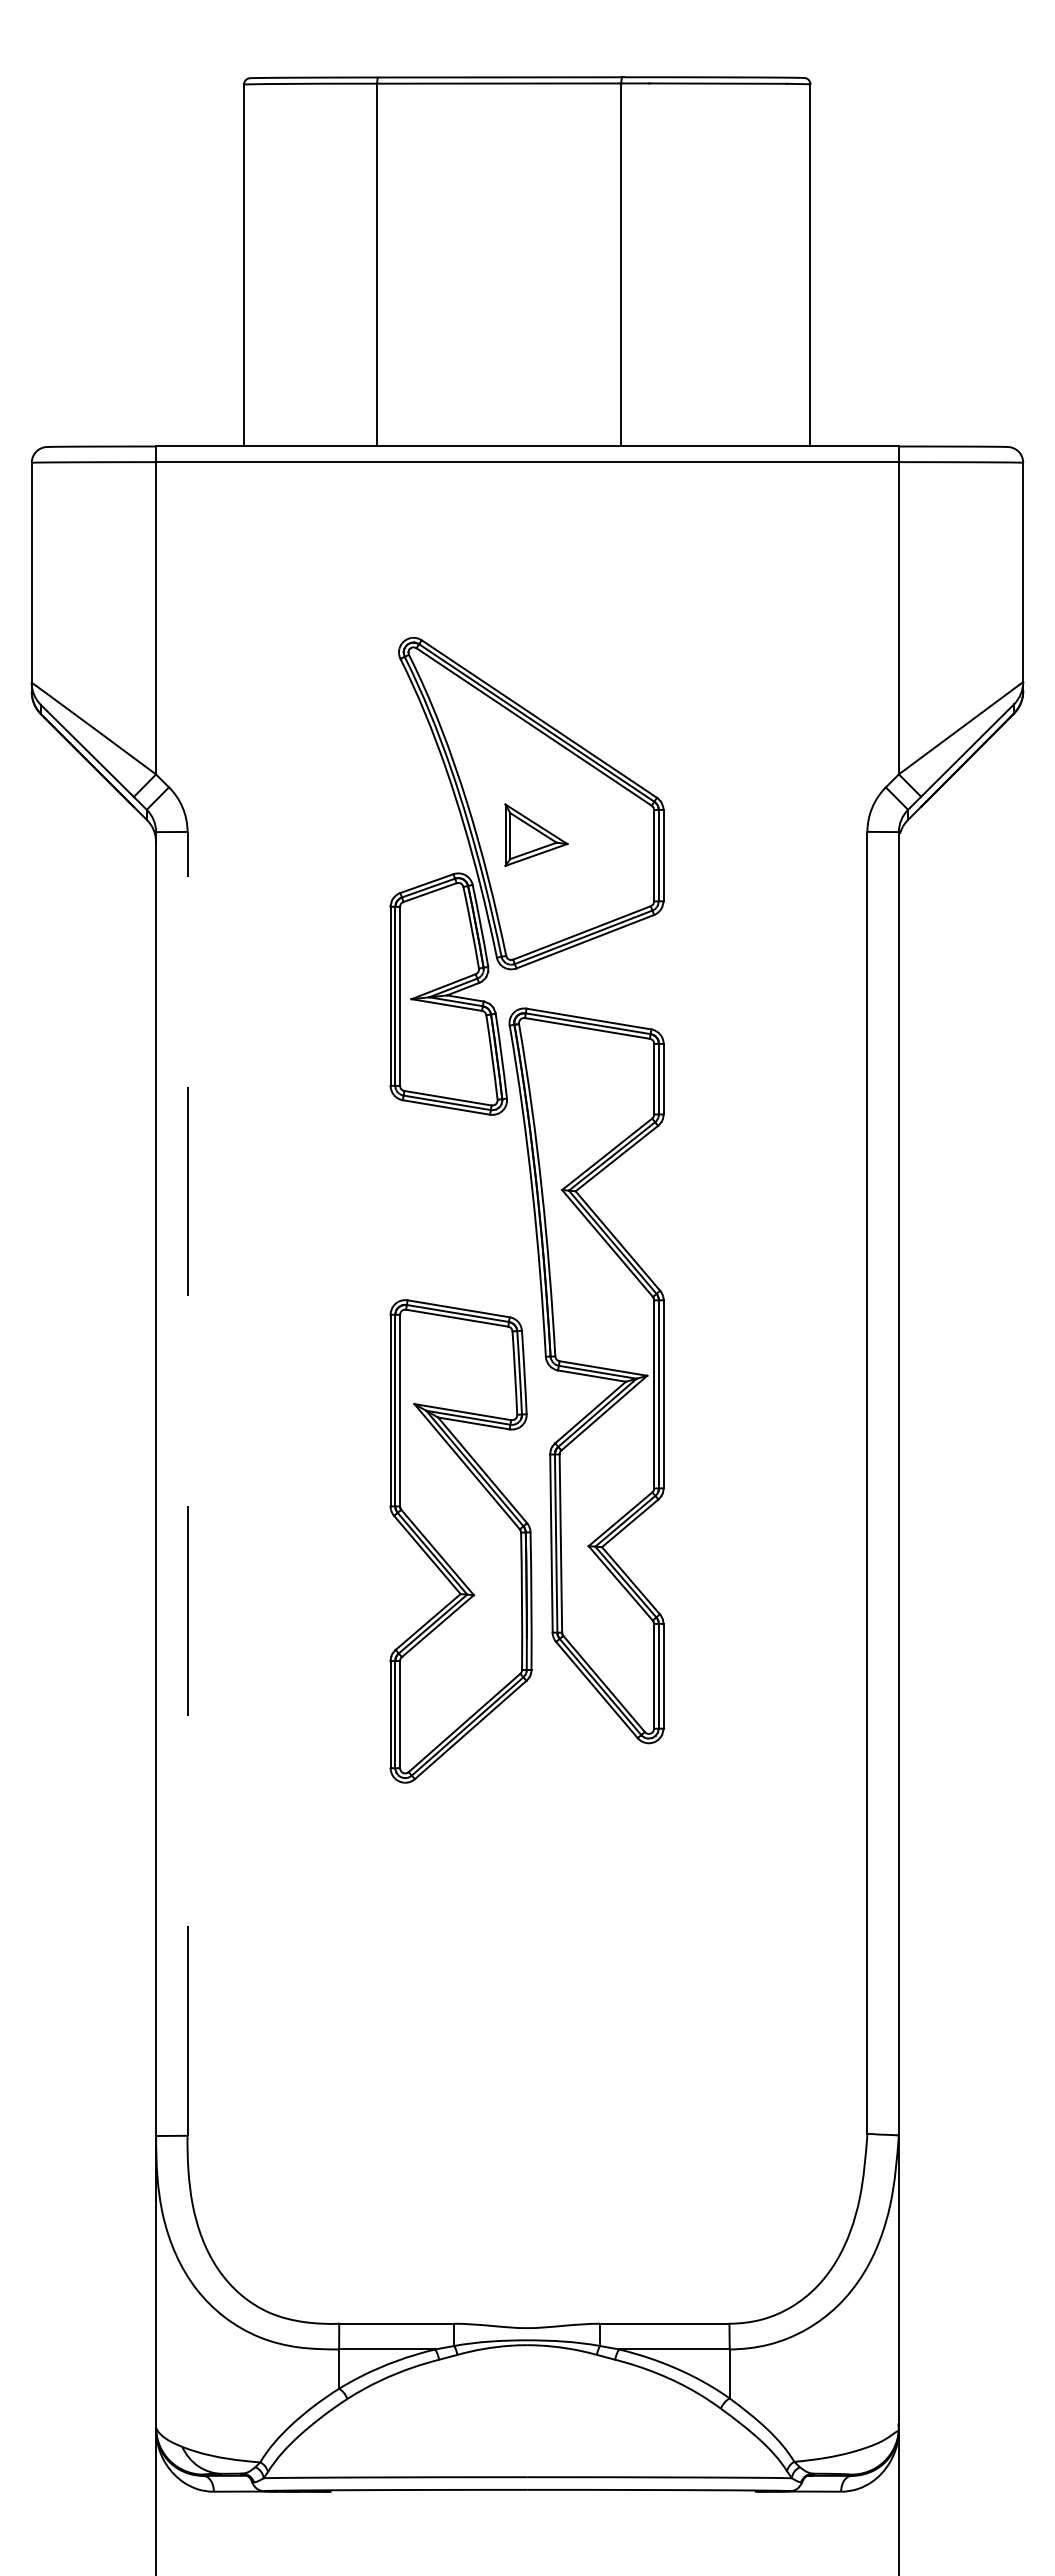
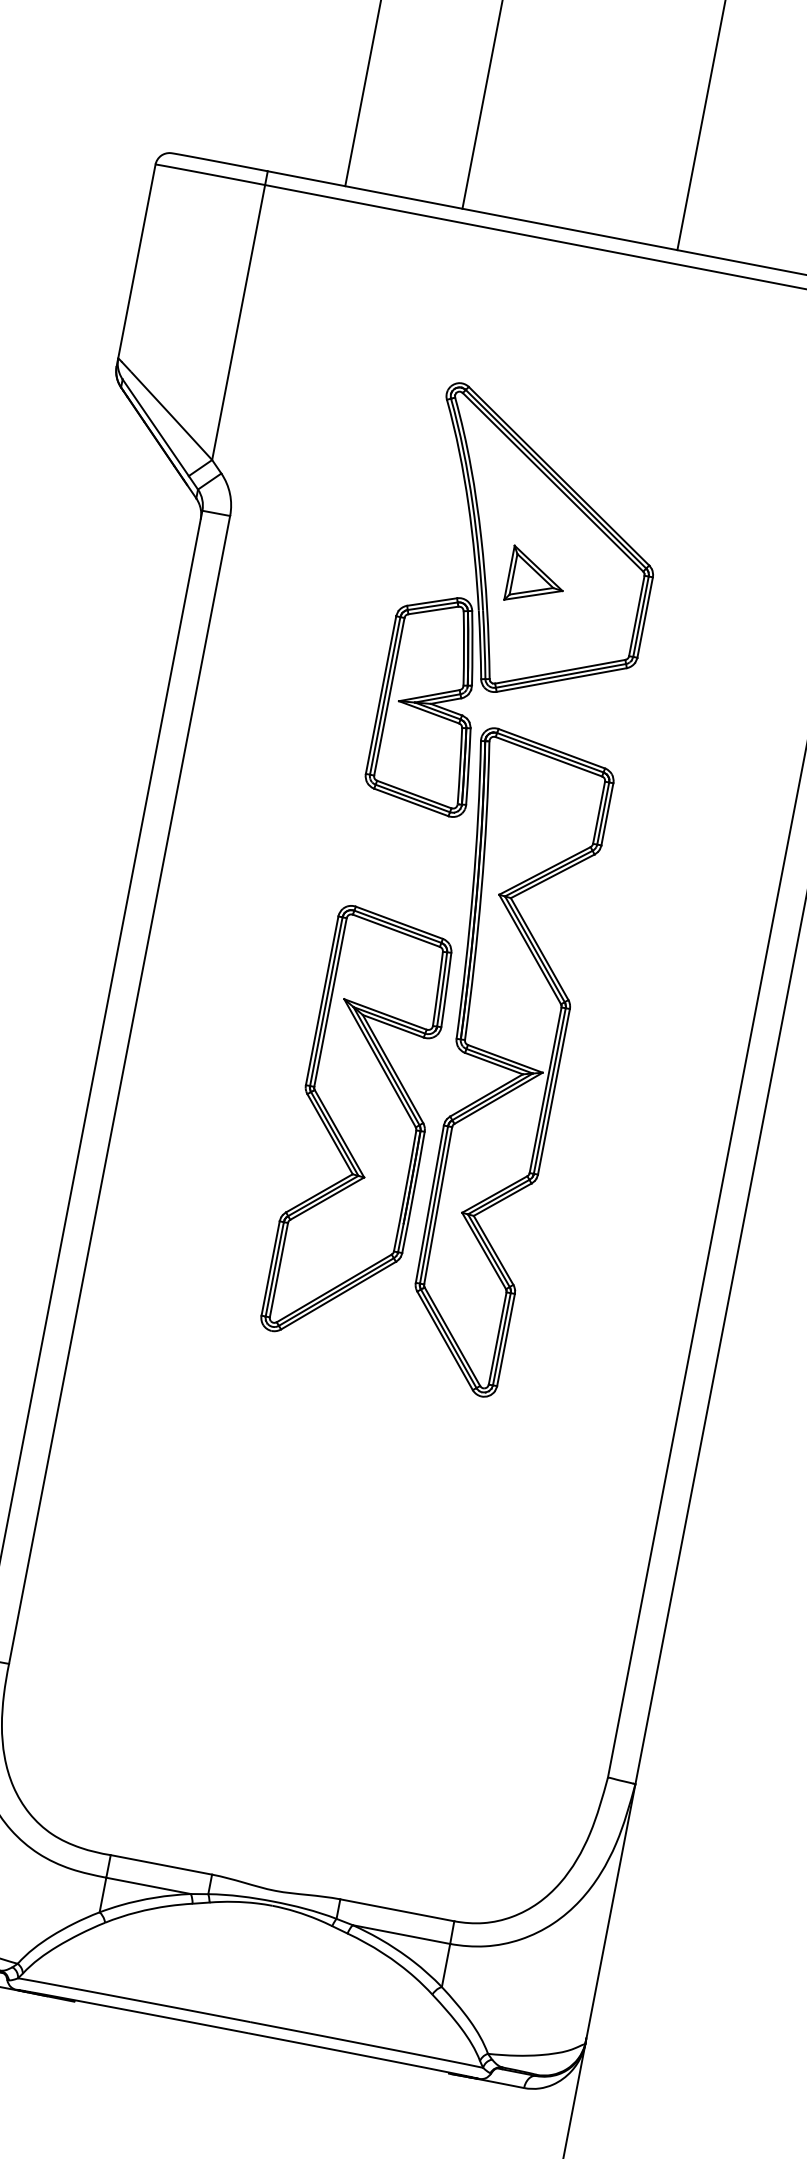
line: (187, 1483) -> (119, 1089), dashed -> solid
part: (460, 1541) -> (361, 1127), moved

